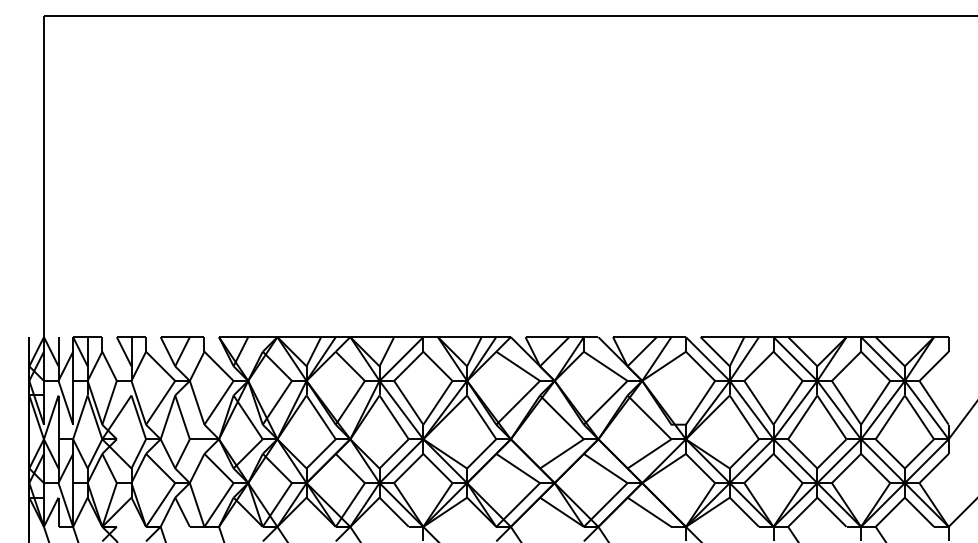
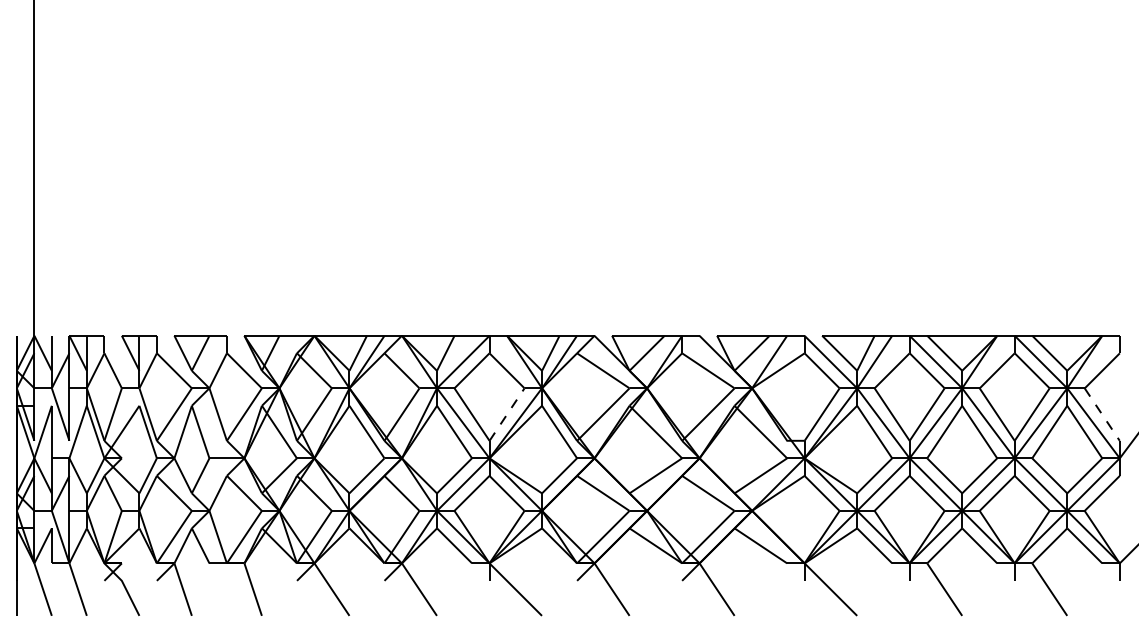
line: (438, 402) -> (507, 414), solid -> dashed
line: (934, 403) -> (1102, 415), solid -> dashed

